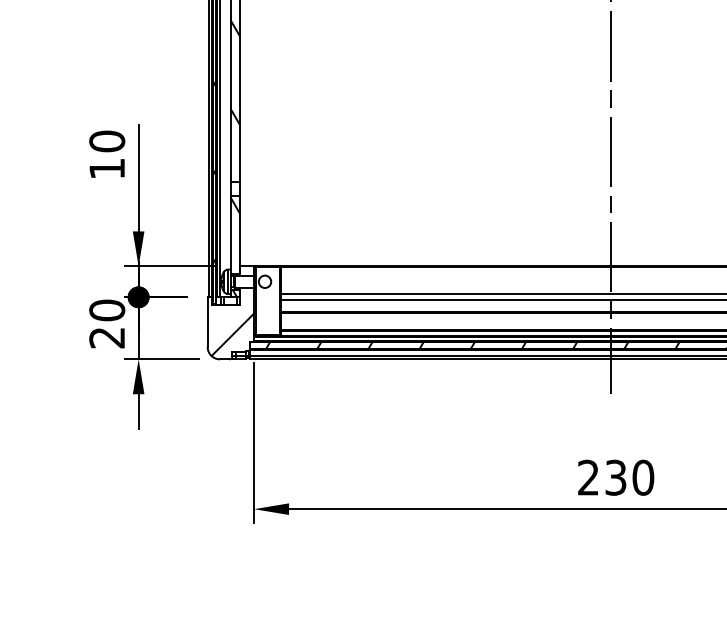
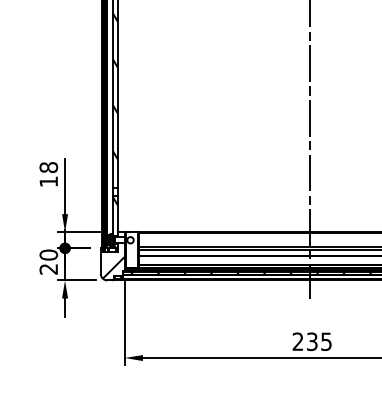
text: (106, 141) -> (48, 167), 10 -> 18
text: (643, 477) -> (326, 341), 230 -> 235

